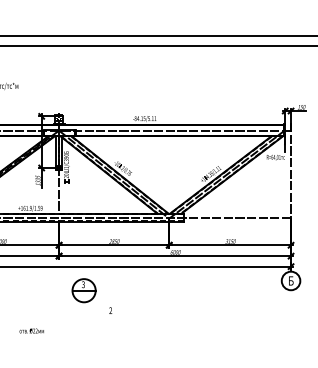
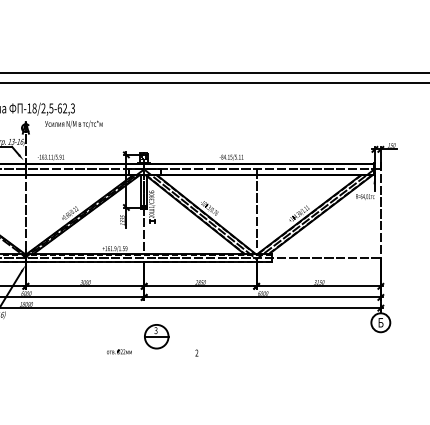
line: (169, 168) -> (256, 208), added
part: (83, 290) -> (156, 336), moved
text: (31, 330) -> (119, 351), moved

